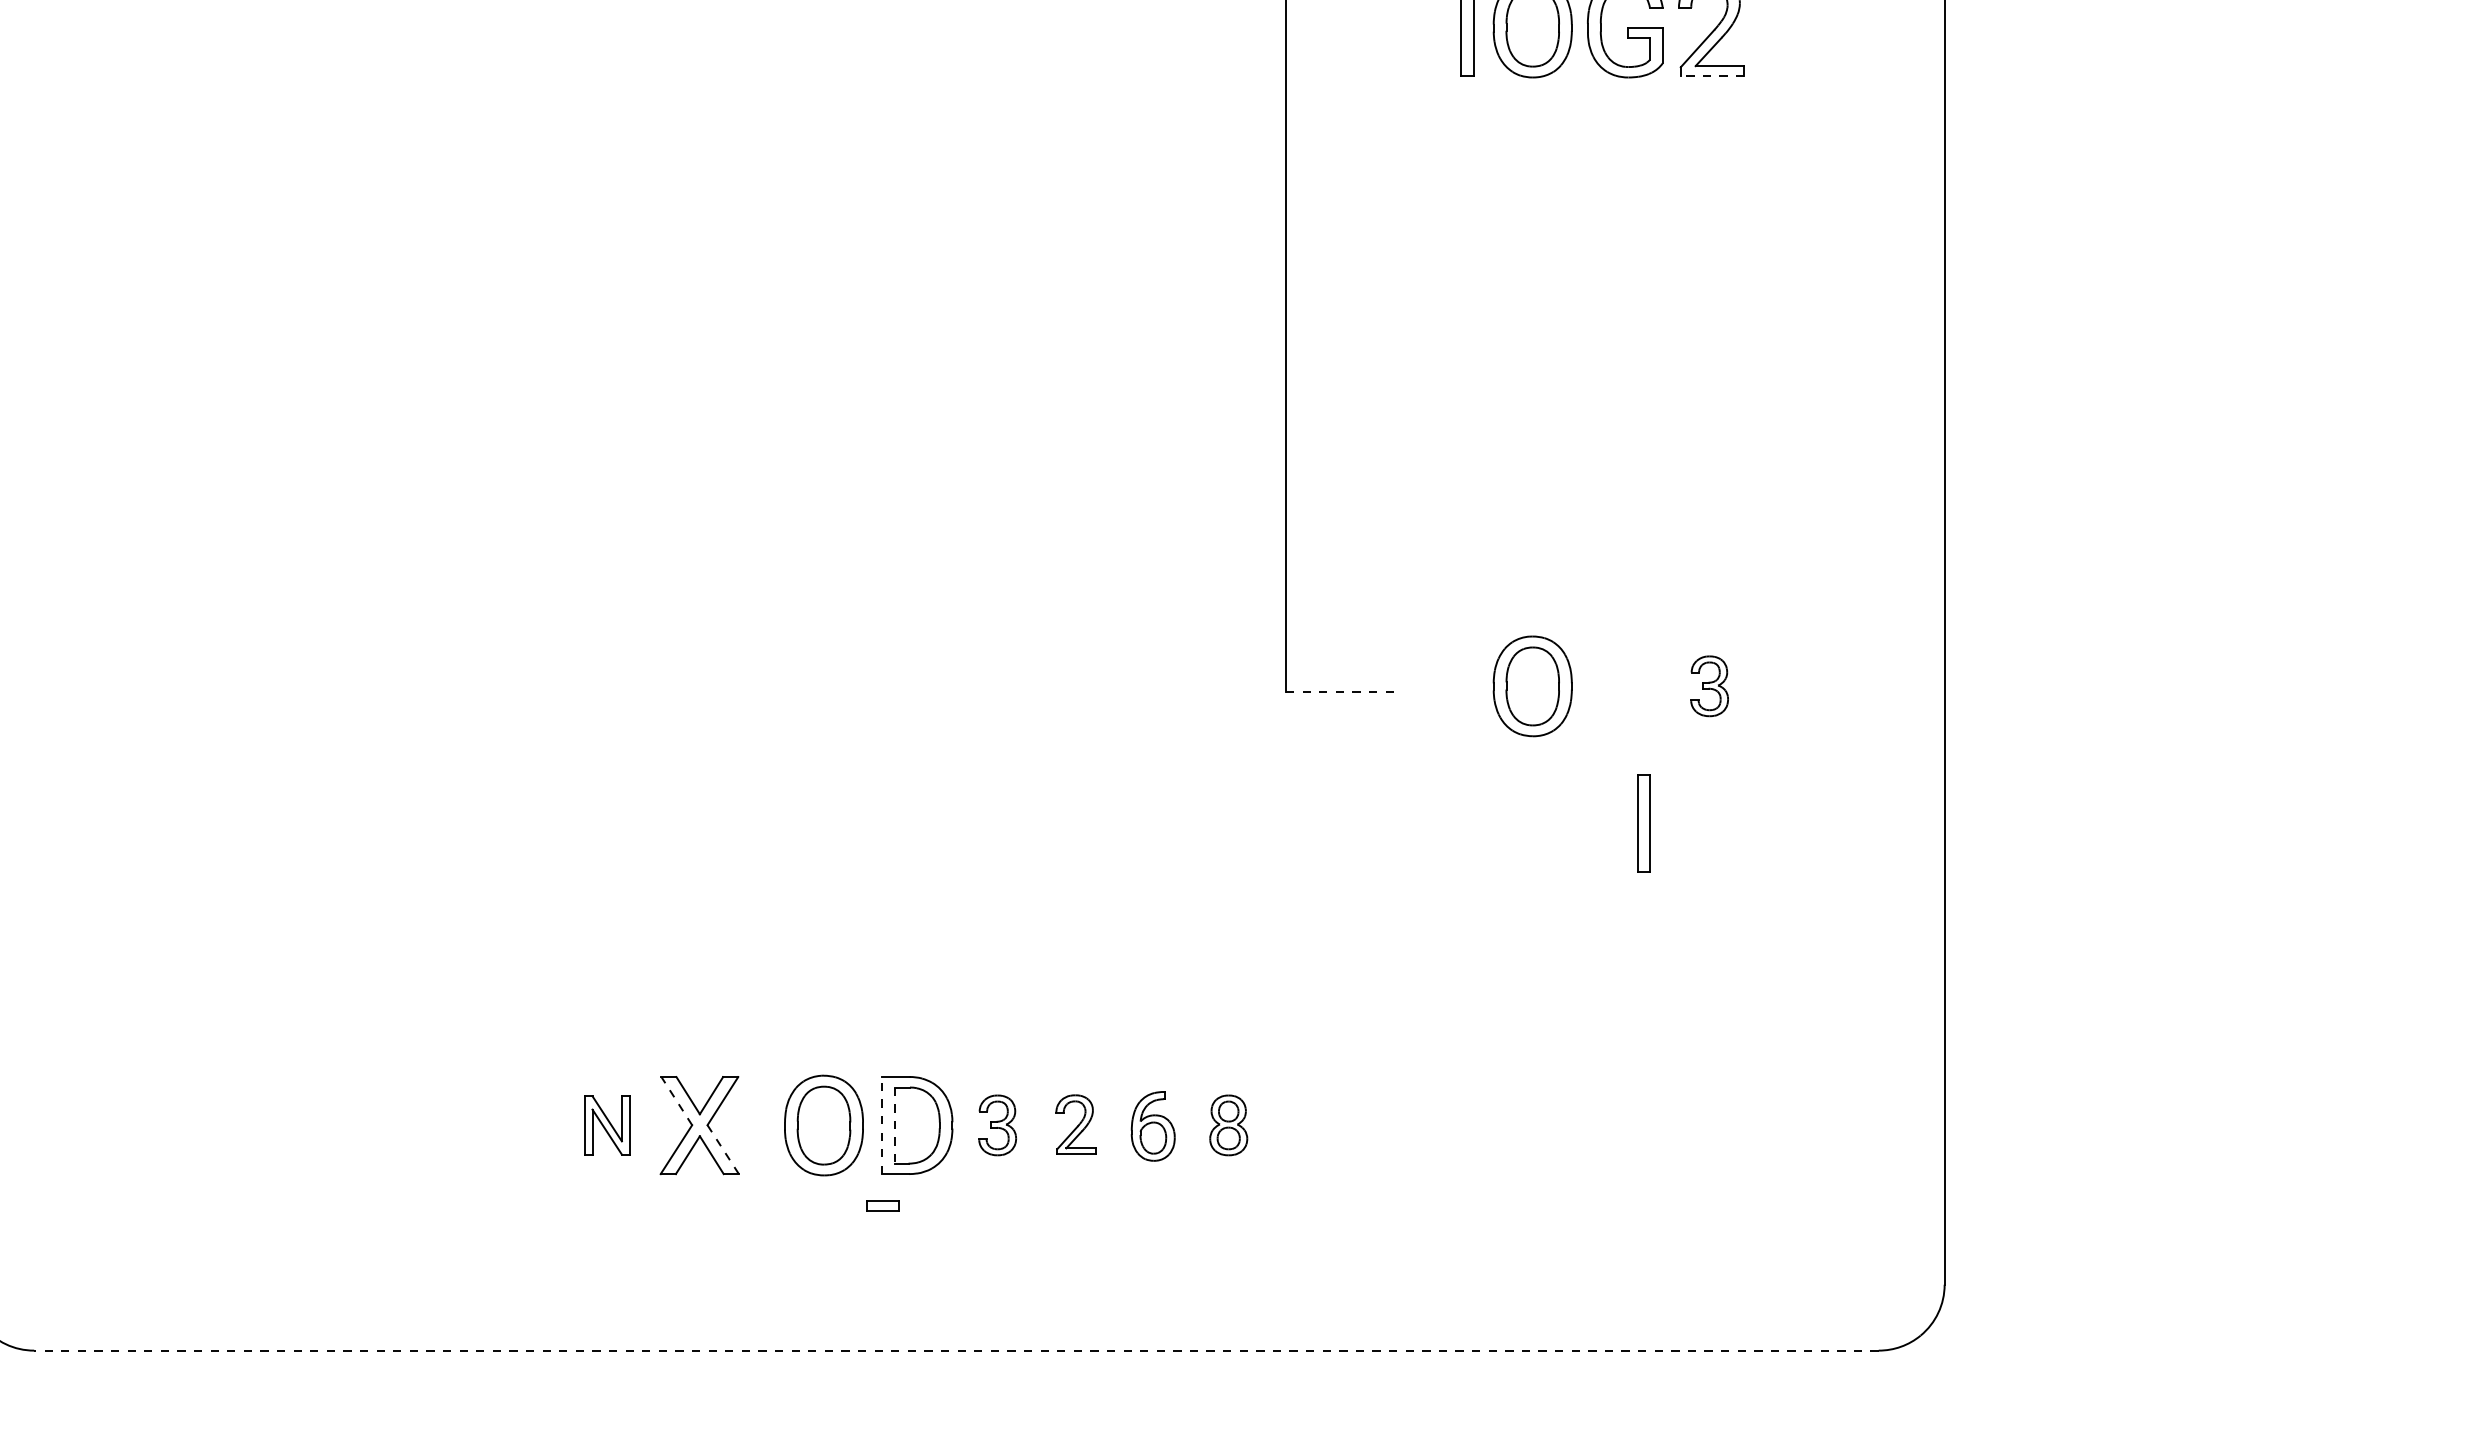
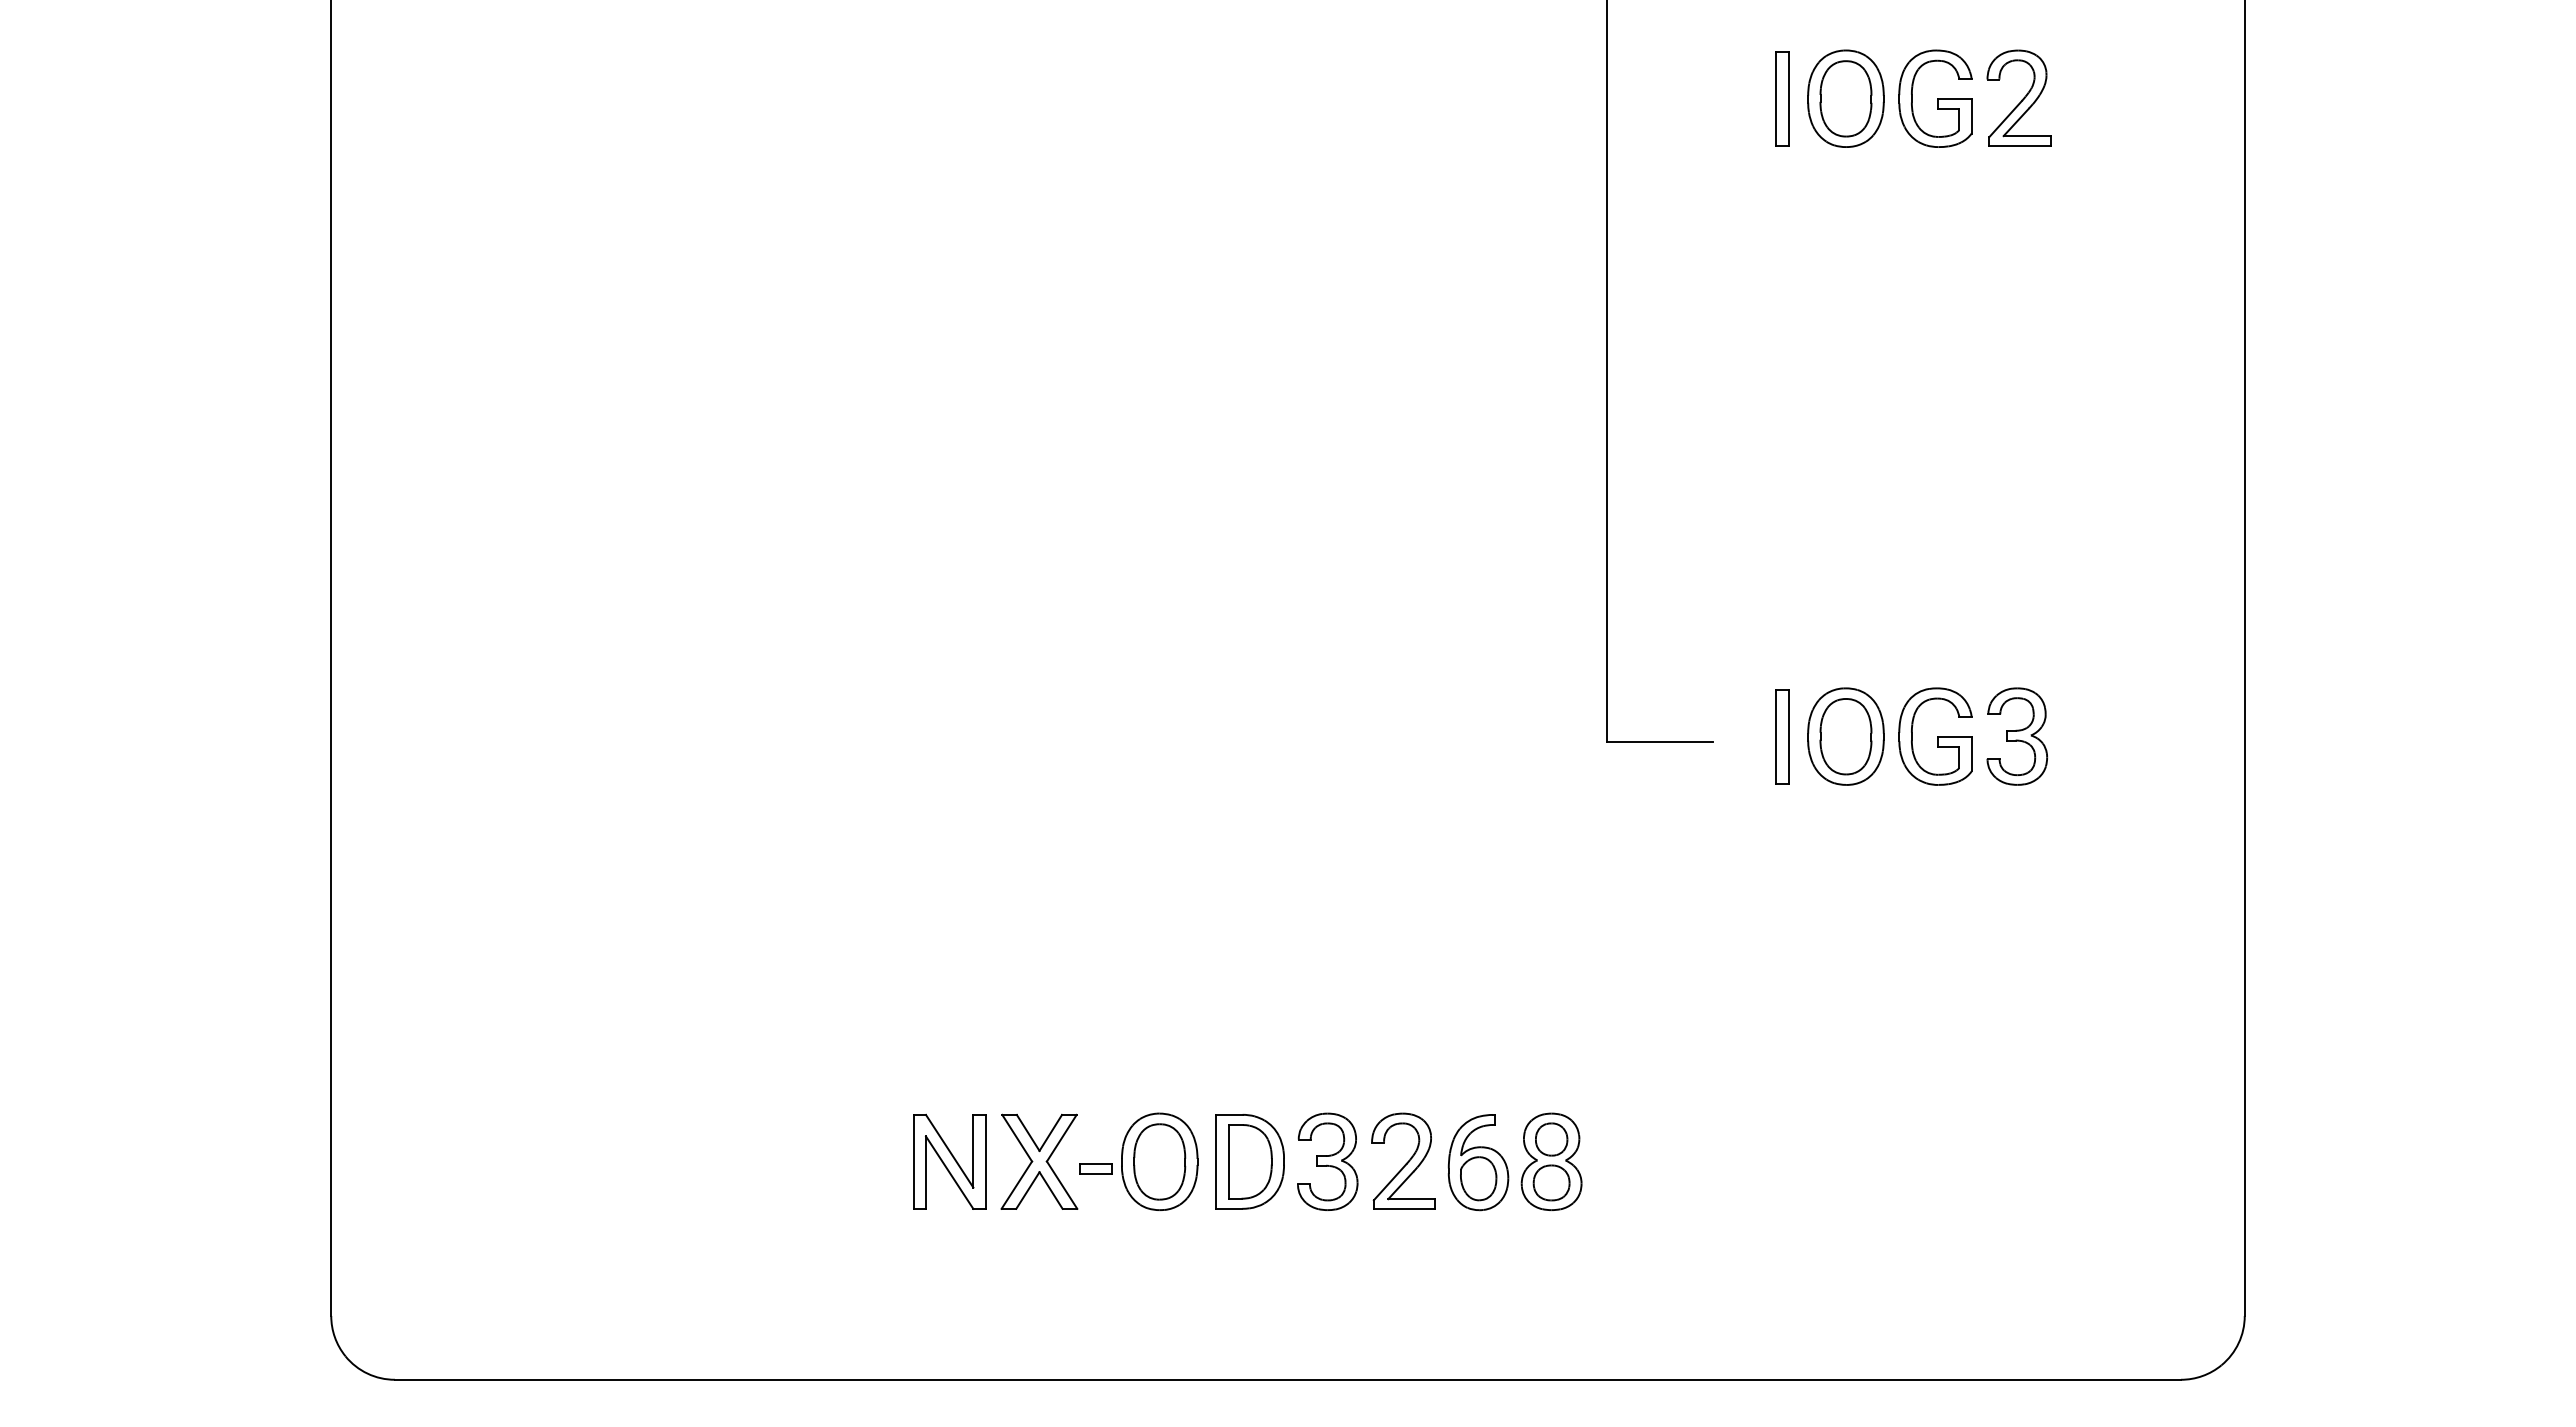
line: (1713, 75) -> (2020, 145), dashed -> solid
part: (1625, 686) -> (1935, 736), added
part: (1708, 686) -> (2016, 736), size x1.67
line: (1341, 691) -> (1660, 741), dashed -> solid
part: (1643, 823) -> (1782, 736), moved
line: (677, 1101) -> (1017, 1138), dashed -> solid
part: (1075, 1124) -> (1403, 1160), size x1.67
part: (606, 1125) -> (949, 1161), size x1.67
line: (882, 1125) -> (1216, 1161), dashed -> solid
line: (895, 1125) -> (1228, 1161), dashed -> solid
part: (997, 1125) -> (1327, 1161), size x1.67
part: (1228, 1125) -> (1551, 1161), size x1.67
part: (1153, 1126) -> (1478, 1162), size x1.43
line: (723, 1149) -> (1062, 1185), dashed -> solid
part: (882, 1205) -> (1095, 1168), moved
line: (955, 1350) -> (1287, 1379), dashed -> solid

